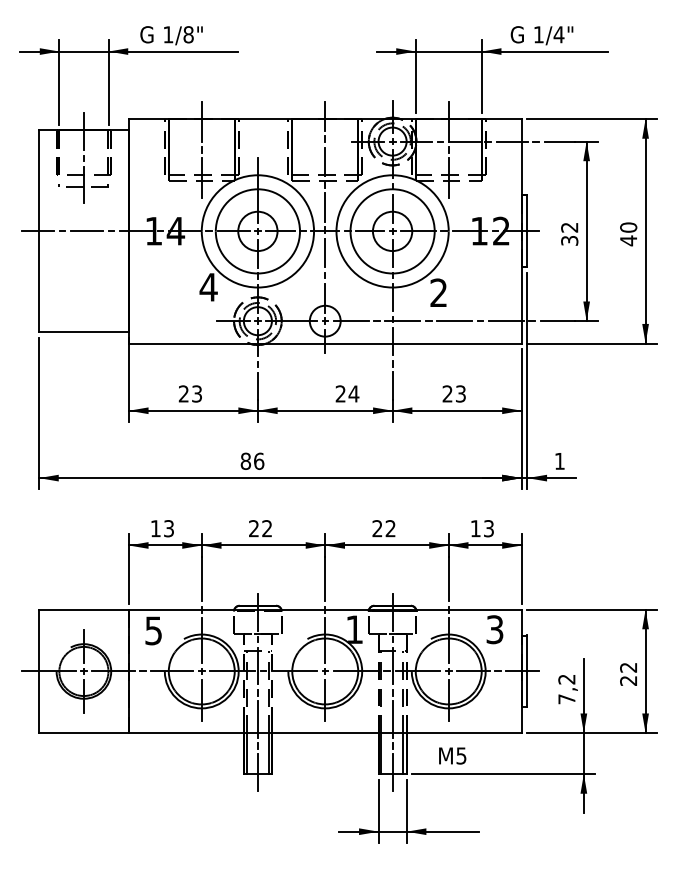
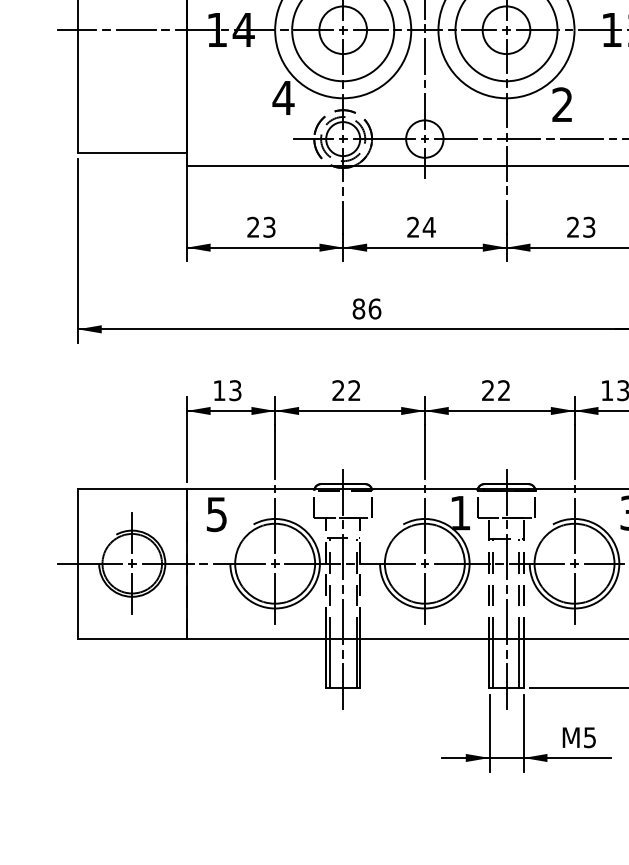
text: (347, 393) -> (421, 226), moved
text: (252, 460) -> (366, 307), moved
text: (452, 755) -> (579, 737), moved

